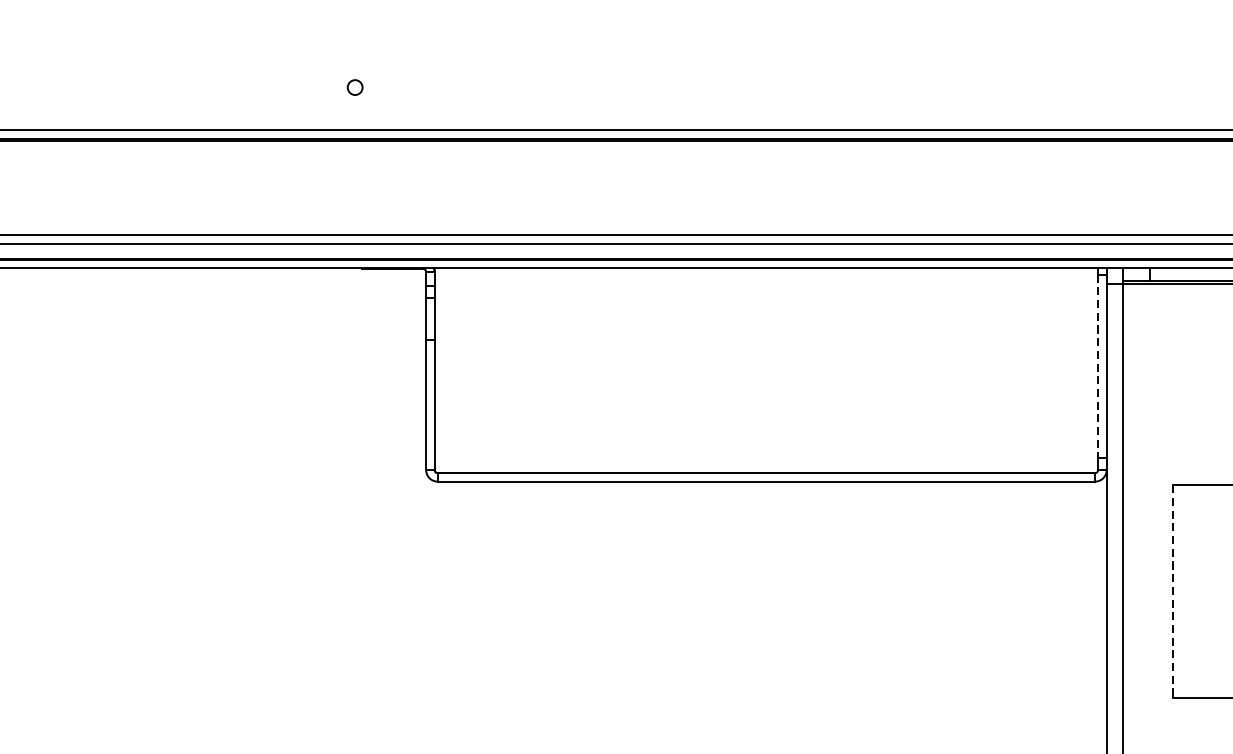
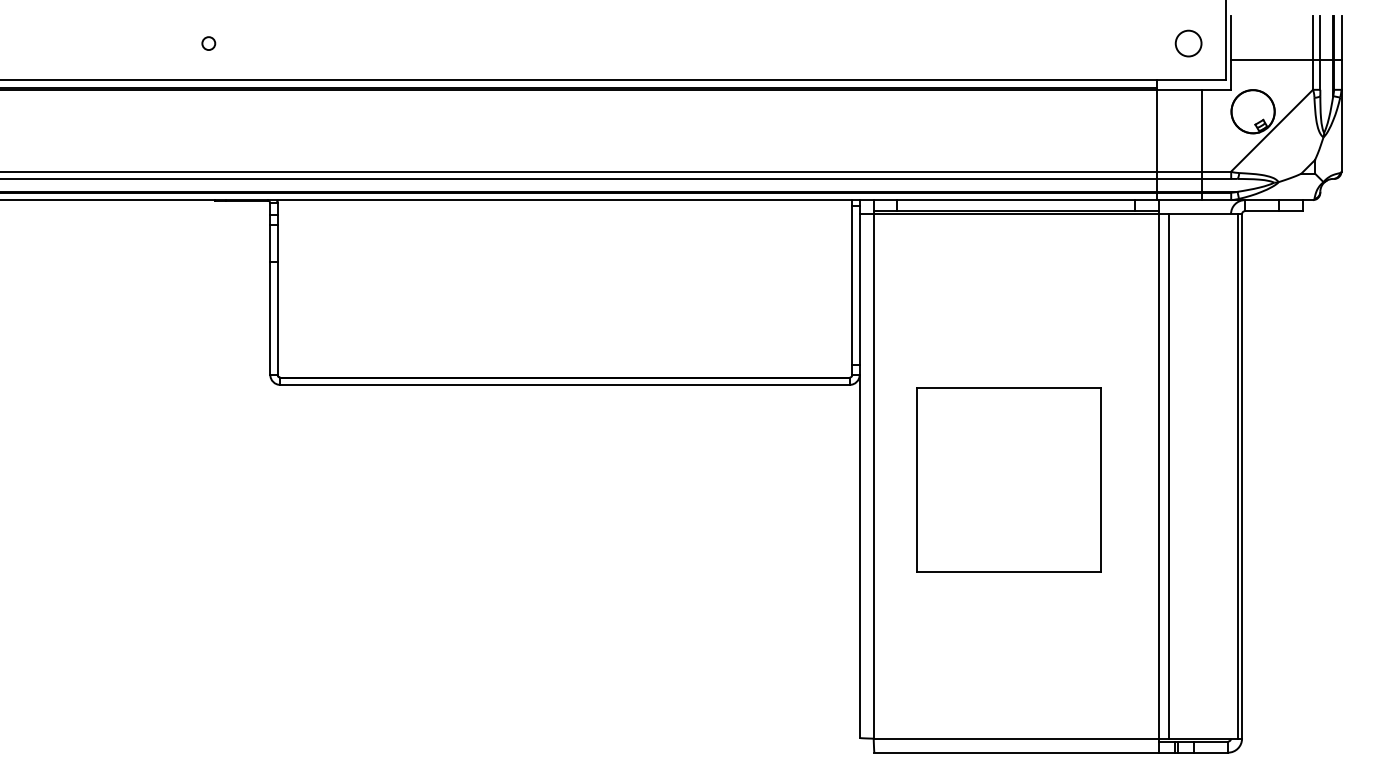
line: (1098, 366) -> (852, 285), dashed -> solid
line: (1173, 592) -> (917, 480), dashed -> solid

